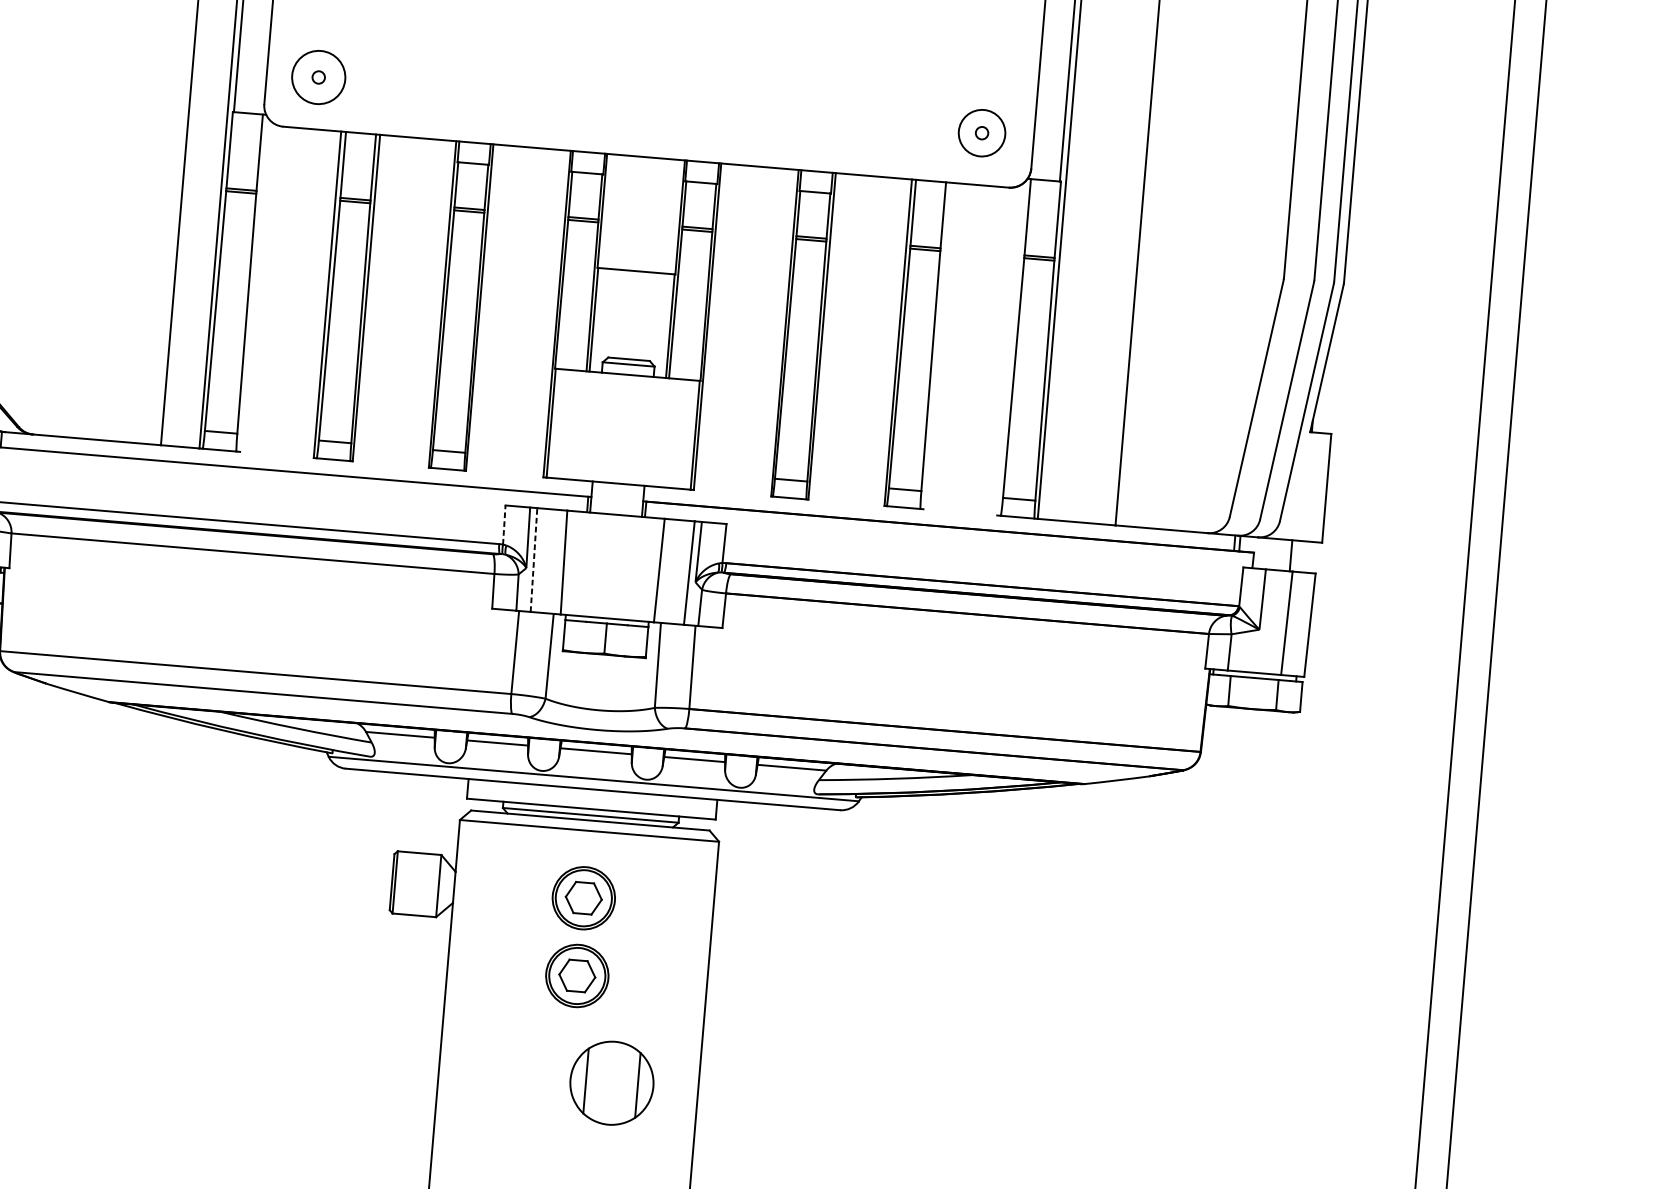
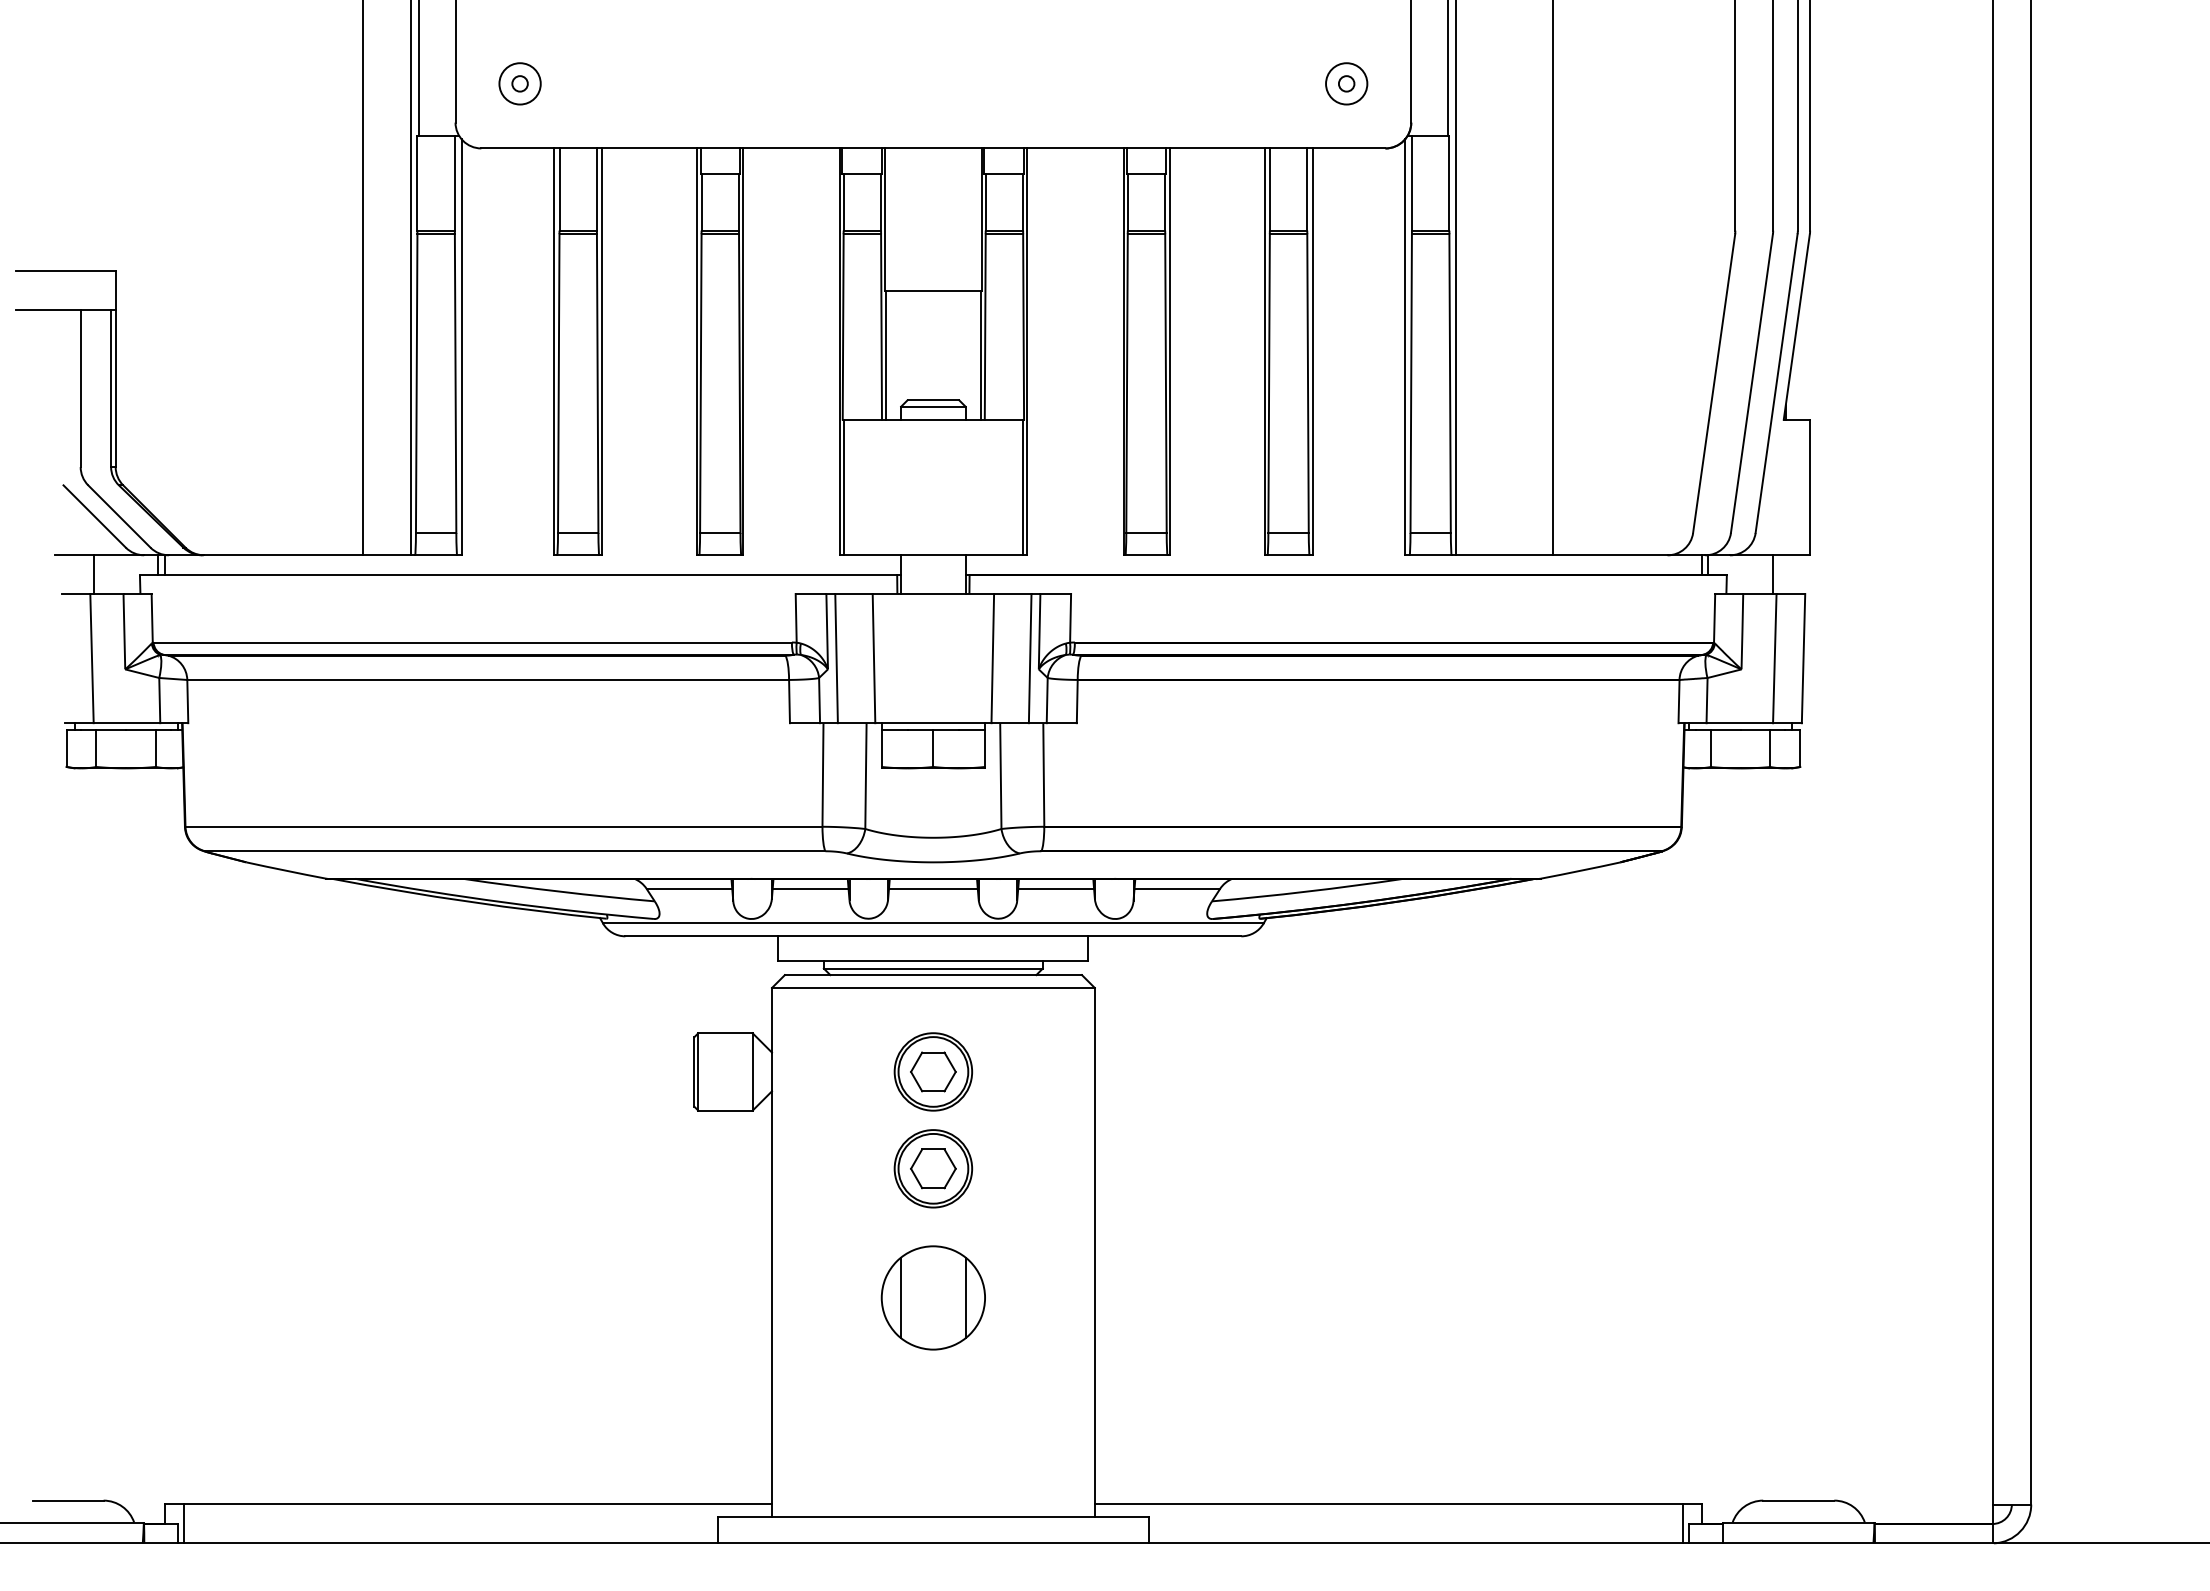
circle: (318, 77) -> (519, 83), size x0.62
circle: (981, 132) -> (1346, 83), size x0.71
line: (253, 285) -> (461, 347), added
line: (937, 345) -> (1313, 351), added
line: (1011, 348) -> (1405, 347), added
line: (504, 524) -> (796, 617), dashed -> solid
line: (533, 559) -> (836, 658), dashed -> solid
part: (611, 1082) -> (932, 1297), moved

